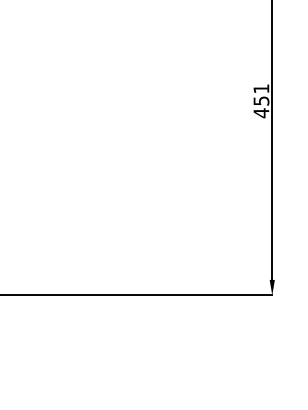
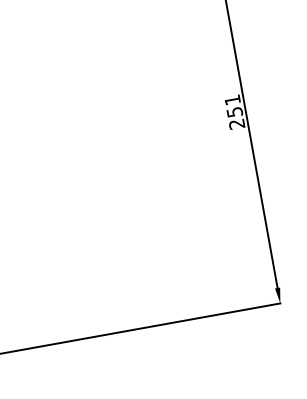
text: (261, 113) -> (237, 124), 451 -> 251

